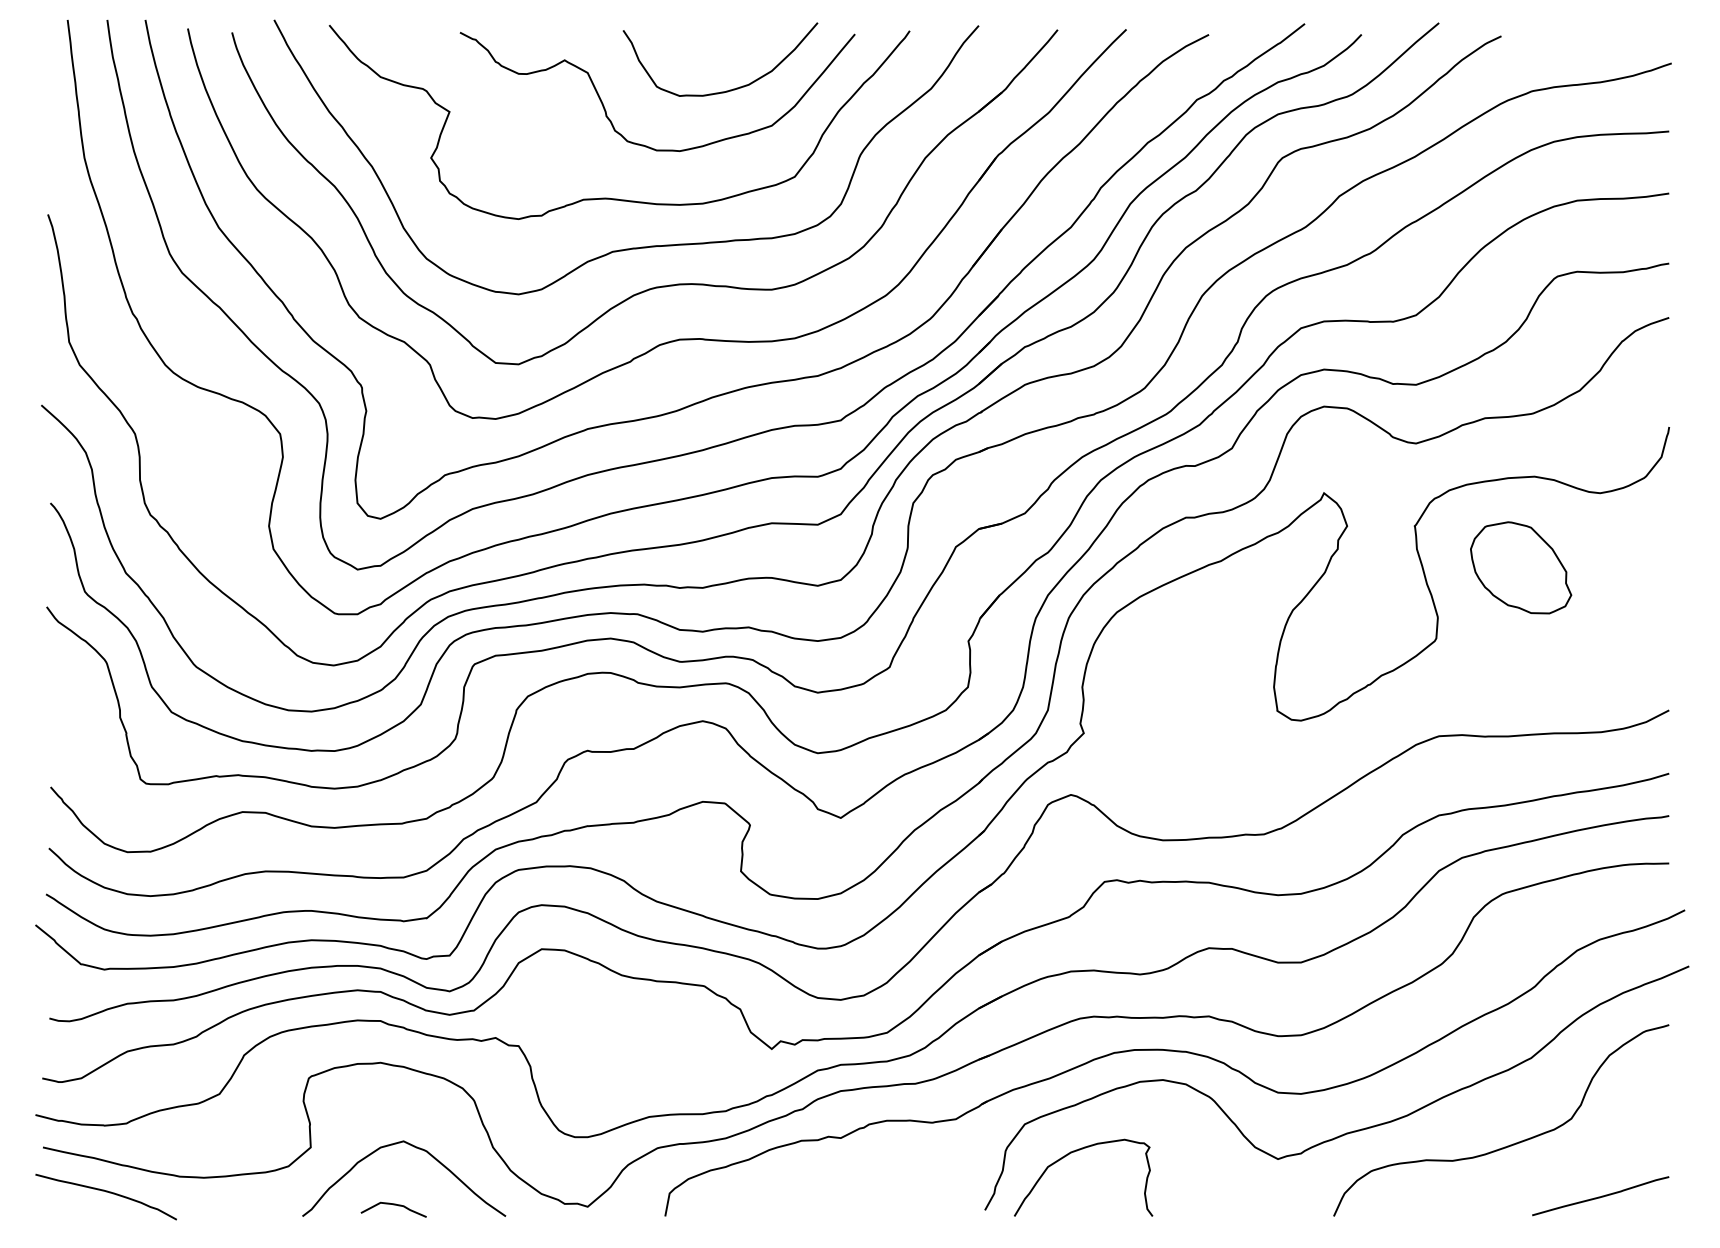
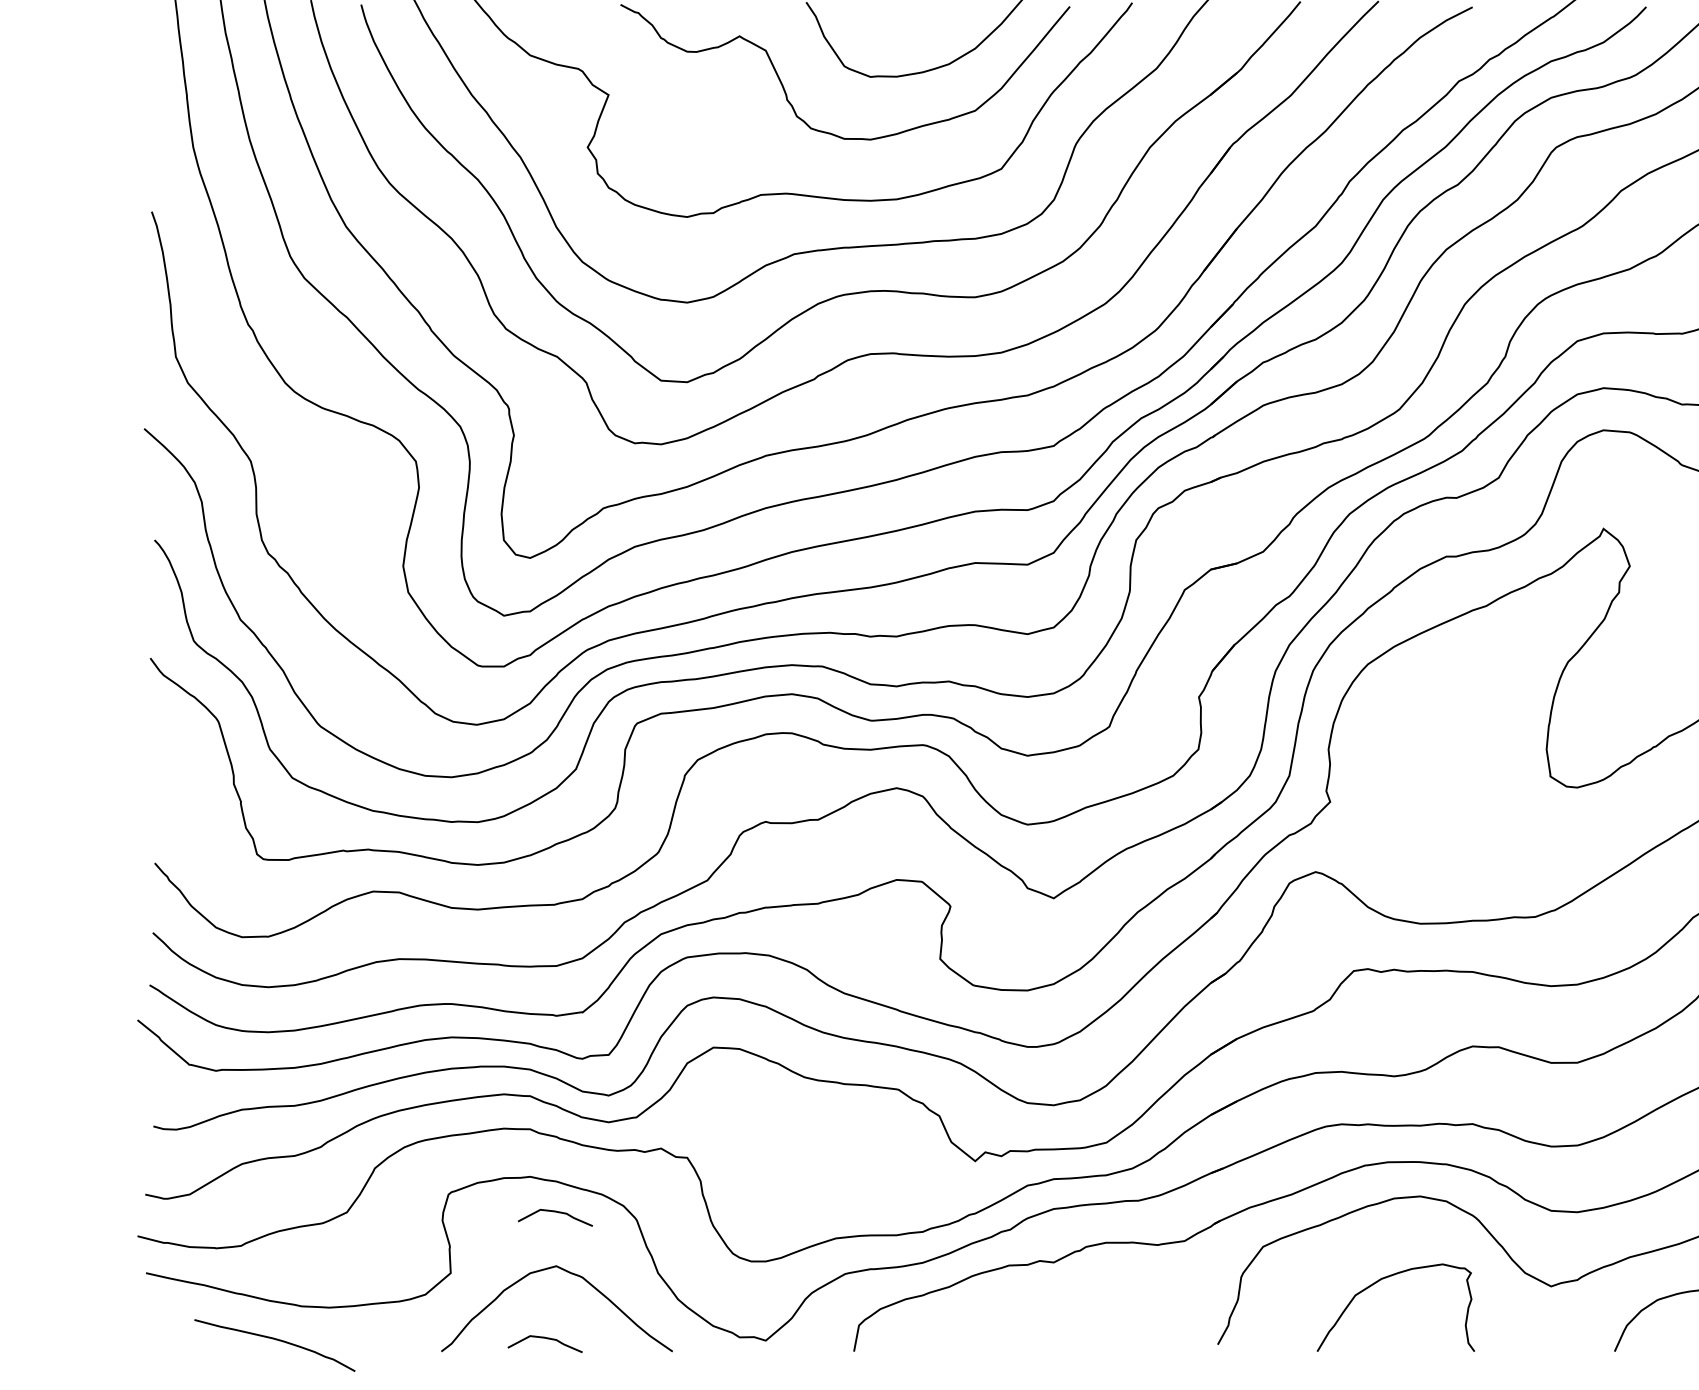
curve: (402, 1094) -> (555, 1212), added
curve: (1074, 1152) -> (1385, 1278), moved
curve: (106, 1192) -> (275, 1340), moved

